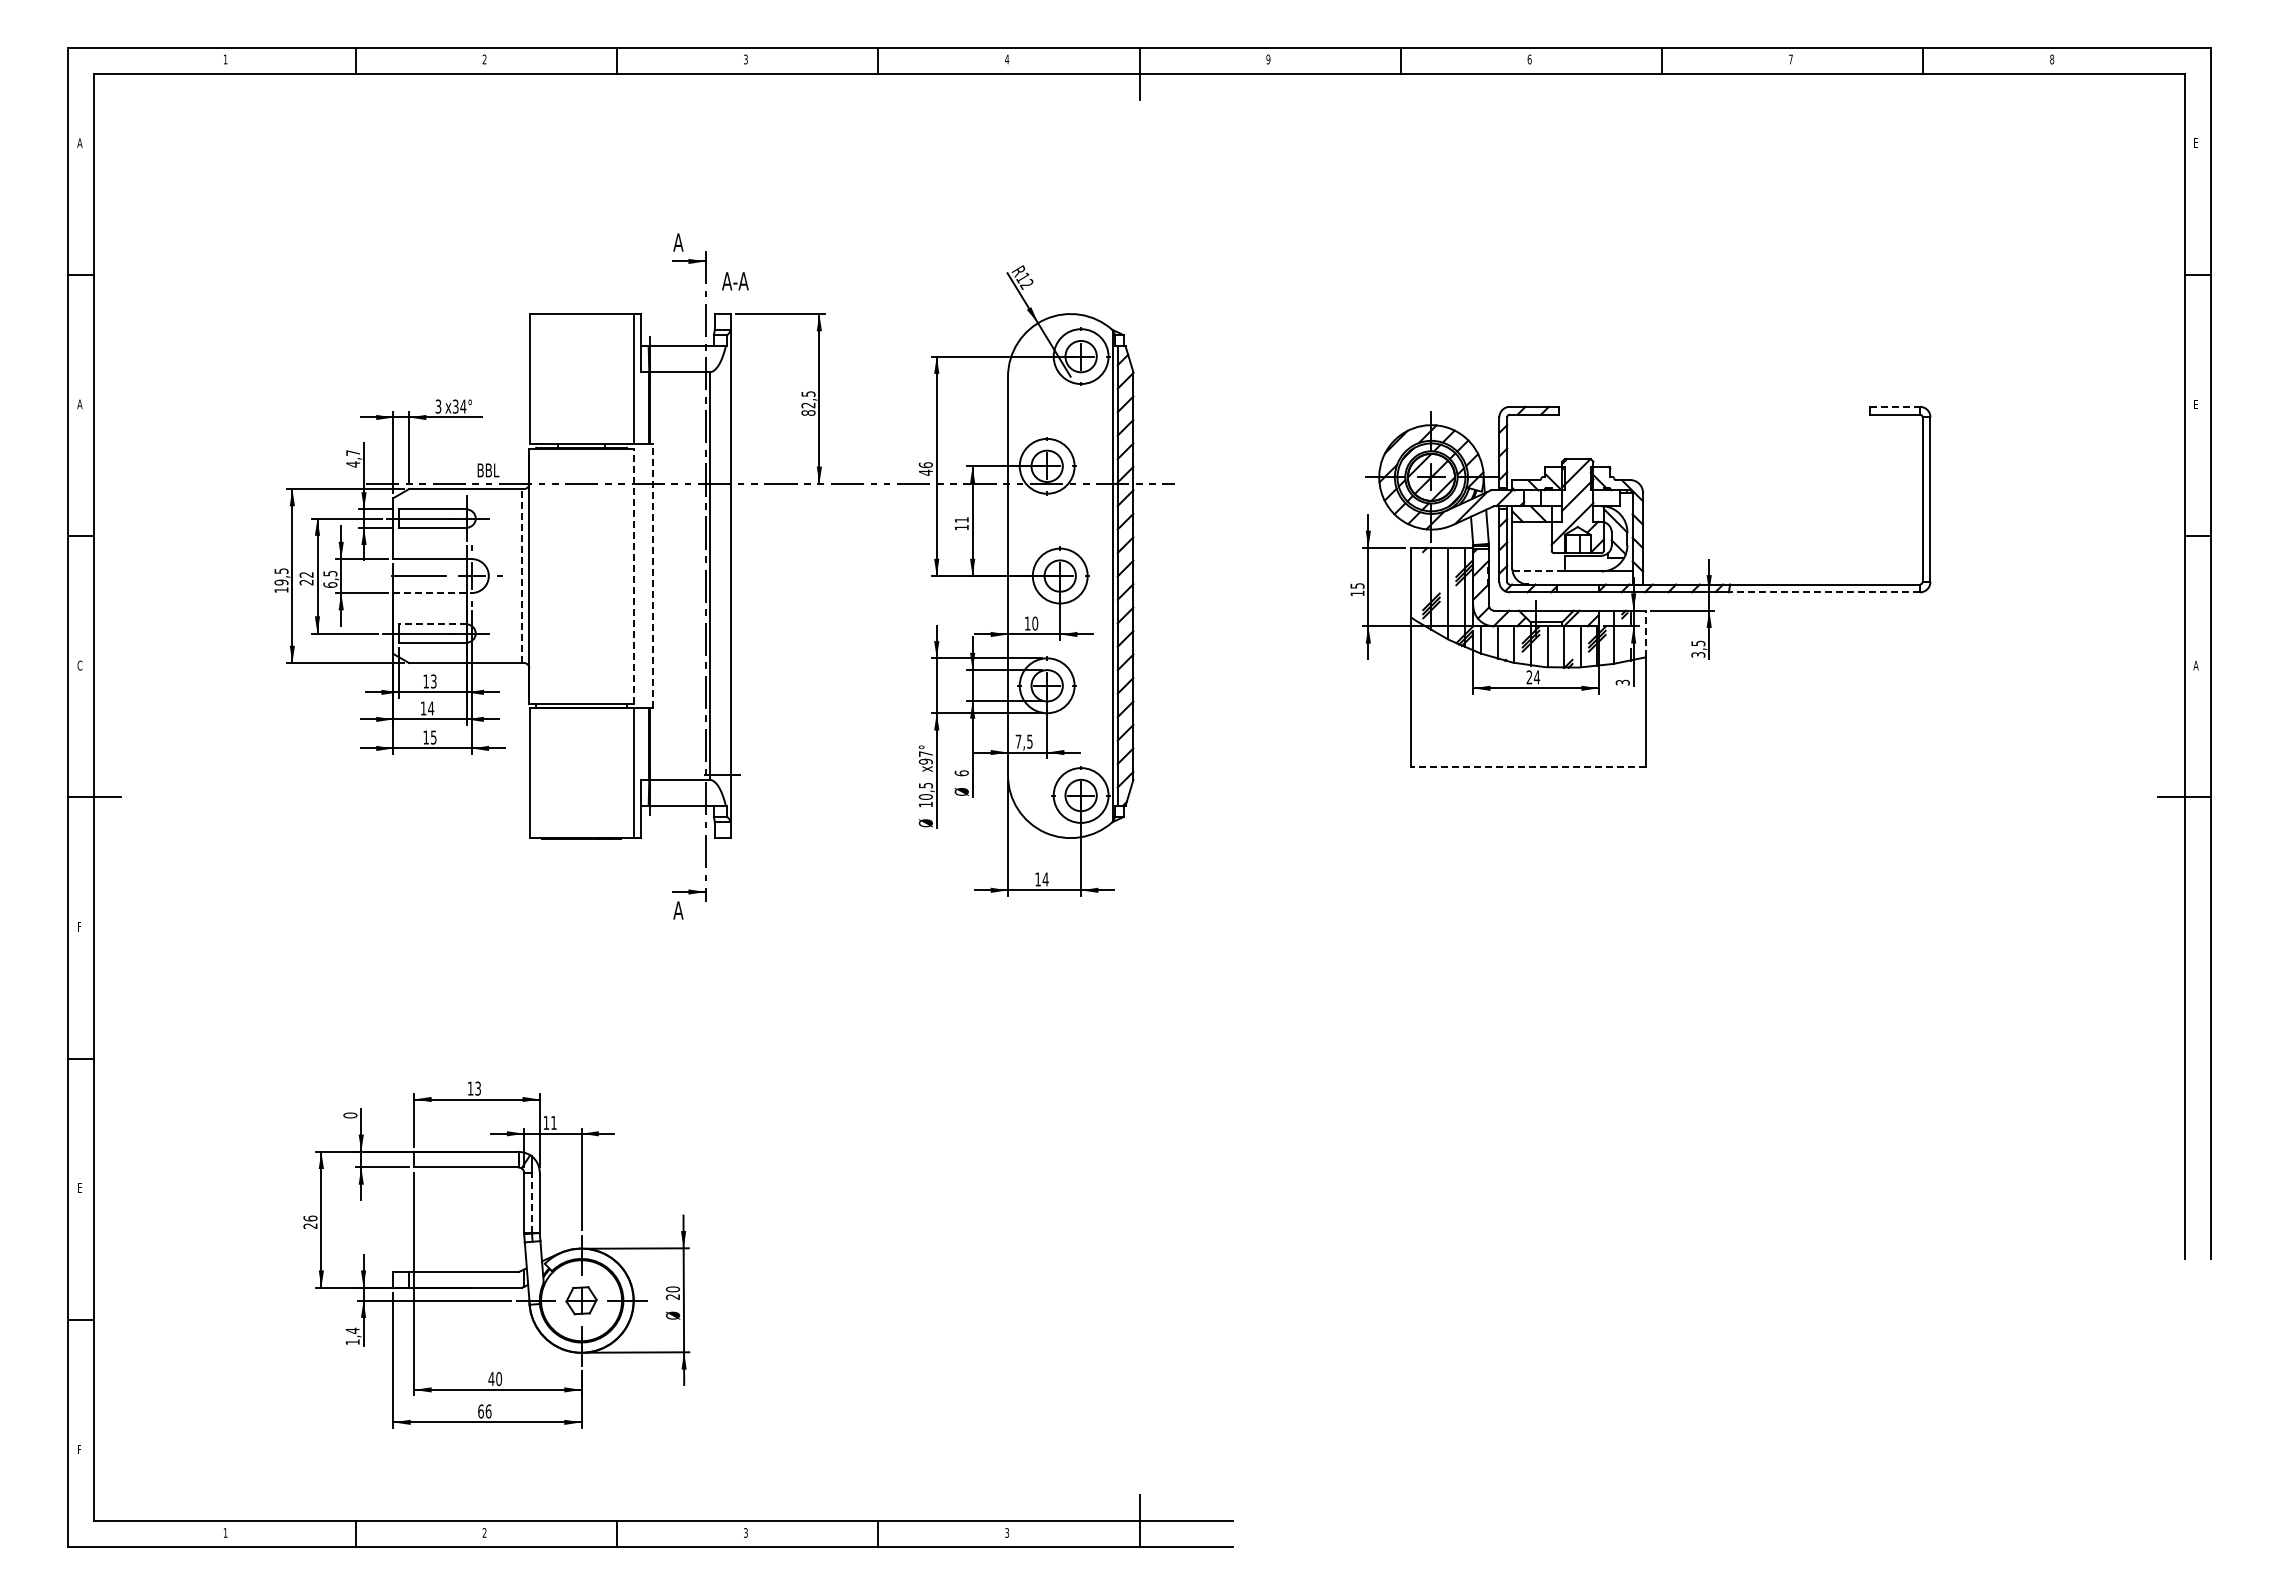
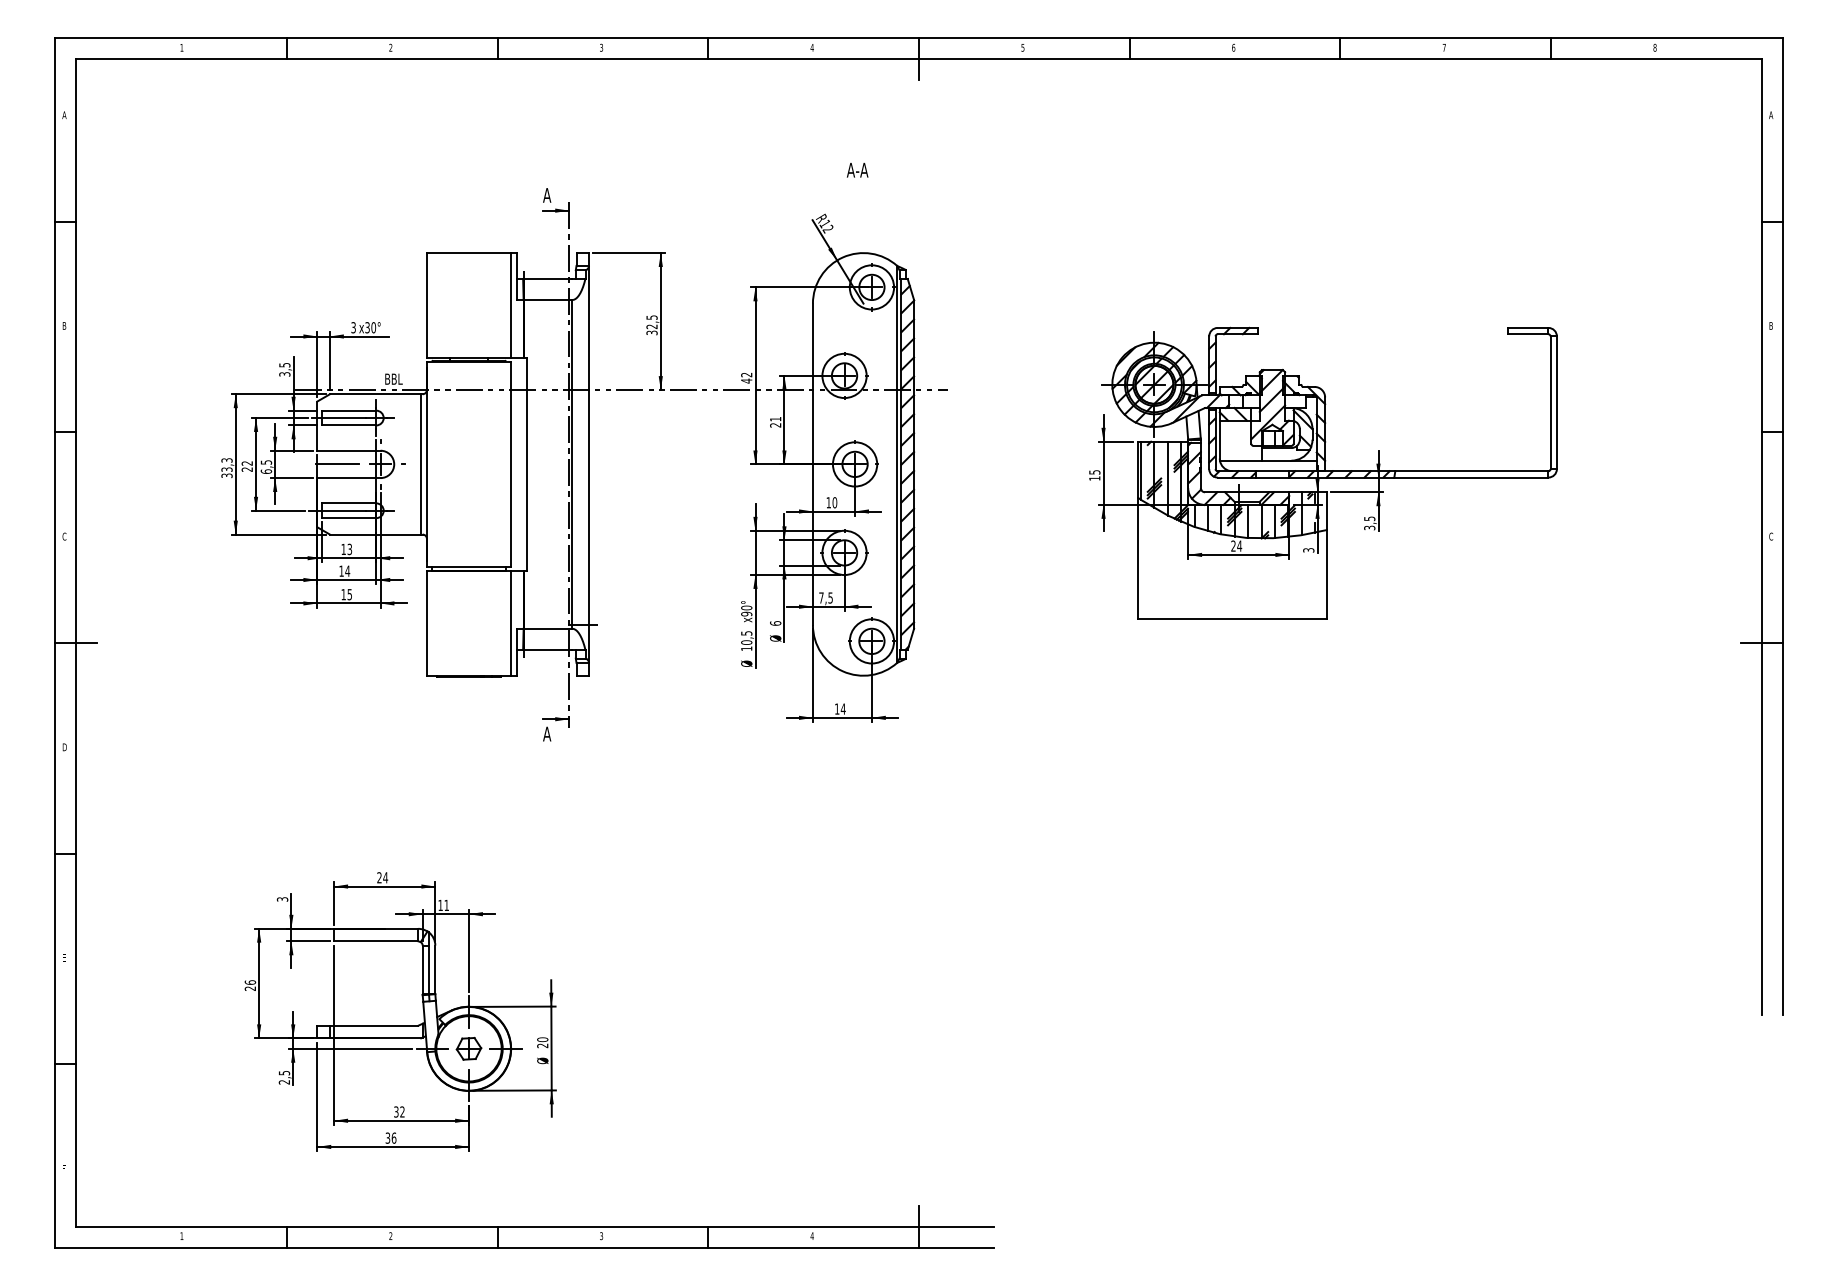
text: (1268, 58) -> (1023, 46), 9 -> 5
text: (2195, 142) -> (1770, 114), E -> A
text: (735, 281) -> (857, 170), moved
text: (79, 404) -> (64, 326), A -> B
text: (2196, 404) -> (1771, 326), E -> B
text: (463, 406) -> (373, 327), x34° -> x30°
line: (1895, 406) -> (1528, 327), dashed -> solid
text: (808, 412) -> (652, 332), 82,5 -> 32,5
text: (353, 458) -> (285, 369), 4,7 -> 3,5
text: (925, 465) -> (746, 375), 46 -> 42
text: (961, 527) -> (775, 425), 11 -> 21
line: (1539, 571) -> (1241, 460), dashed -> solid
line: (633, 575) -> (510, 463), dashed -> solid
line: (653, 575) -> (527, 463), dashed -> solid
line: (522, 576) -> (421, 464), dashed -> solid
text: (281, 580) -> (227, 467), 19,5 -> 33,3
line: (1414, 583) -> (1140, 470), added
line: (1824, 592) -> (1471, 477), dashed -> solid
line: (433, 593) -> (349, 478), dashed -> solid
line: (432, 624) -> (348, 503), dashed -> solid
line: (1645, 633) -> (1327, 510), dashed -> solid
text: (2195, 665) -> (1770, 536), A -> C
text: (925, 754) -> (746, 608), x97° -> x90°
line: (1528, 767) -> (1232, 618), dashed -> solid
text: (79, 926) -> (64, 747), F -> D
text: (474, 1088) -> (382, 877), 13 -> 24
text: (350, 1115) -> (282, 899), 0 -> 3
line: (531, 1202) -> (428, 969), dashed -> solid
text: (352, 1336) -> (284, 1077), 1,4 -> 2,5
text: (495, 1379) -> (399, 1112), 40 -> 32
text: (480, 1411) -> (387, 1138), 66 -> 36
text: (1006, 1532) -> (811, 1235), 3 -> 4

